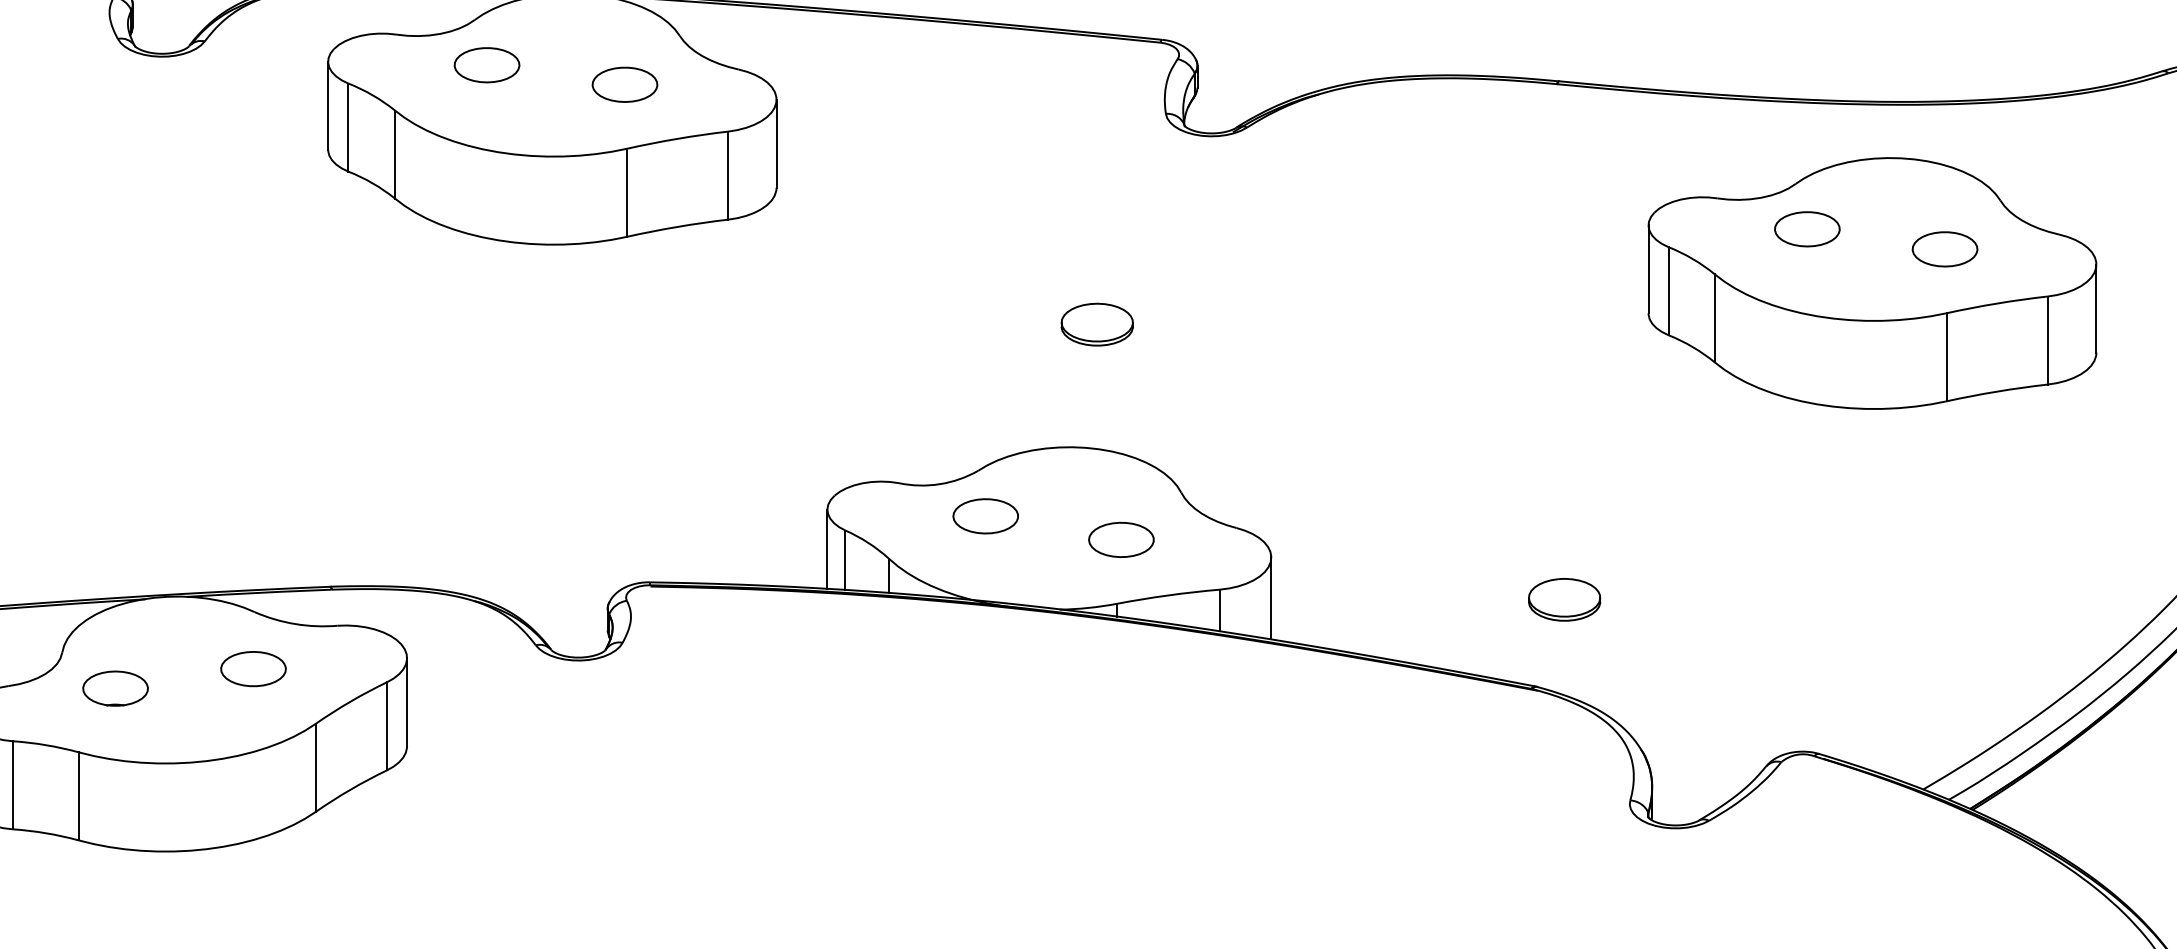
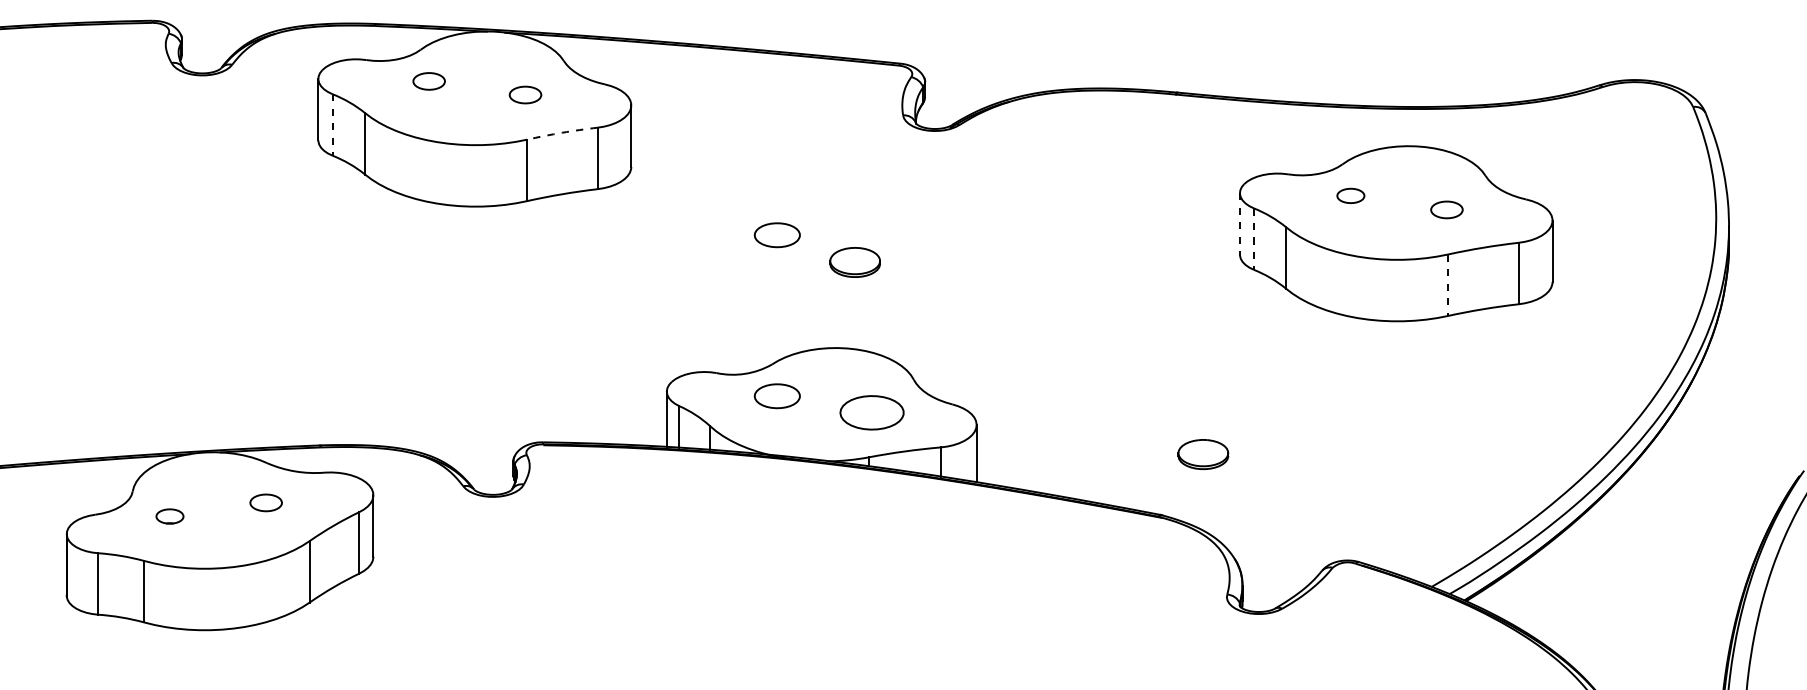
part: (485, 65) -> (428, 81), size x0.7
part: (624, 84) -> (525, 94), size x0.7
line: (348, 126) -> (332, 124), solid -> dashed
arc: (677, 138) -> (562, 132), solid -> dashed
part: (1806, 228) -> (1350, 195), size x0.6
part: (1944, 248) -> (1446, 209), size x0.7
line: (1647, 268) -> (1239, 223), solid -> dashed
part: (984, 286) -> (776, 235), added
line: (1667, 291) -> (1253, 239), solid -> dashed
line: (1945, 357) -> (1447, 285), solid -> dashed
part: (1120, 539) -> (871, 412), size x1.4
part: (1564, 599) -> (1203, 454), moved
part: (252, 668) -> (265, 502), size x0.7
part: (114, 688) -> (169, 516), size x0.6

